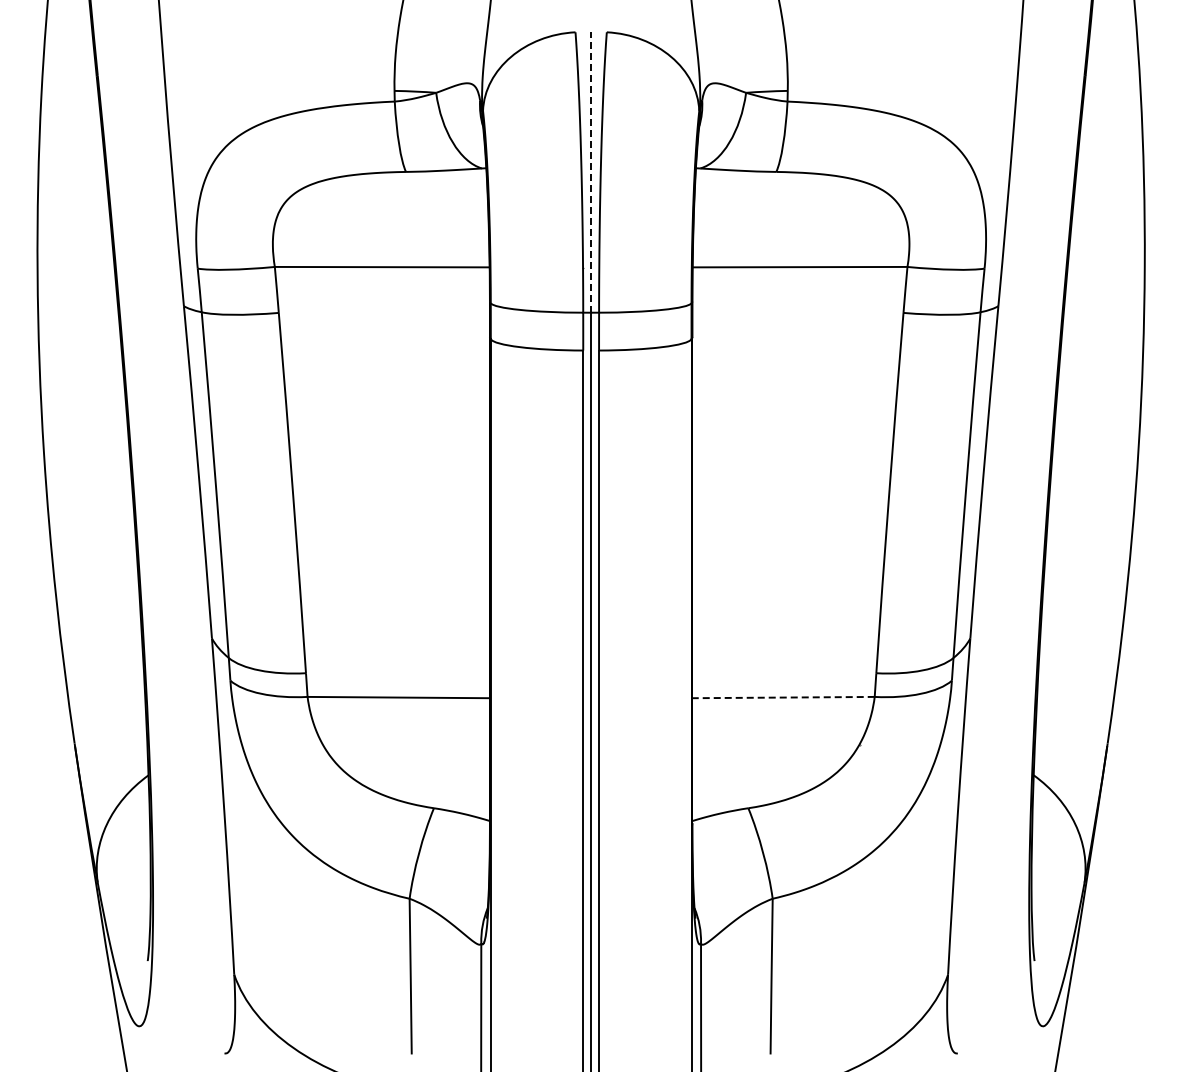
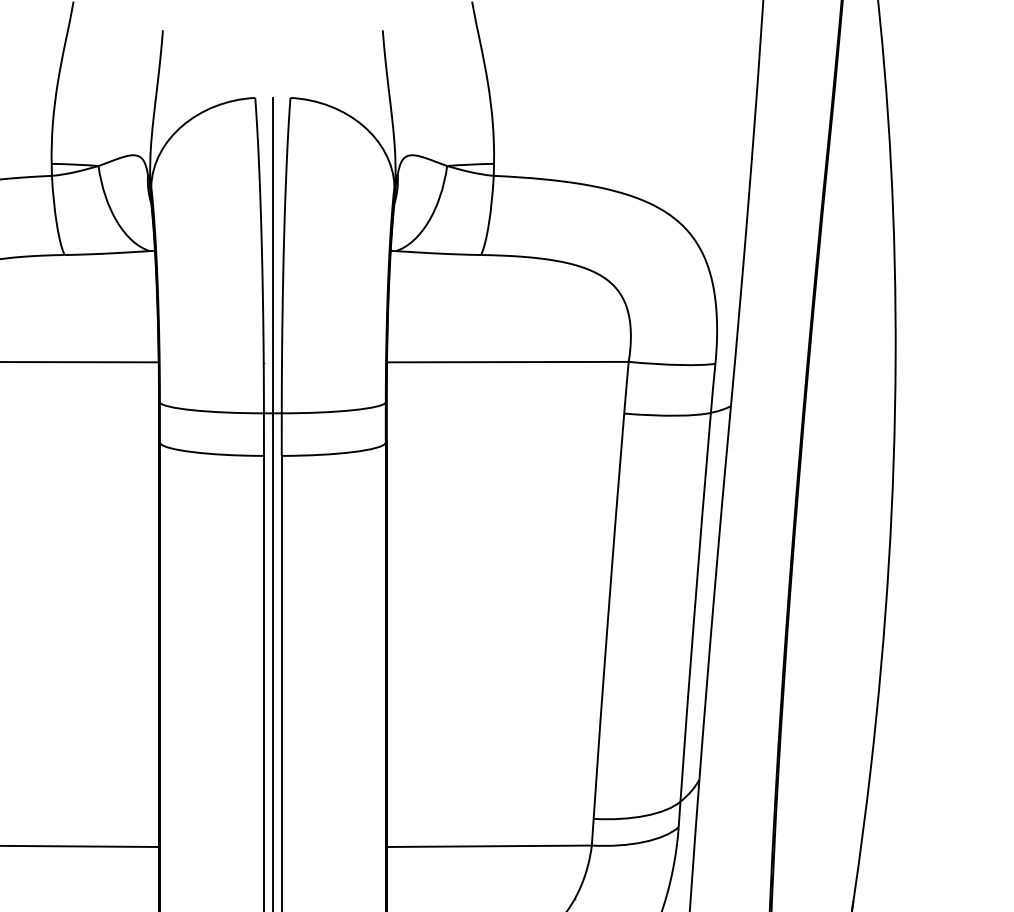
line: (591, 171) -> (273, 254), dashed -> solid
line: (783, 697) -> (489, 846), dashed -> solid

